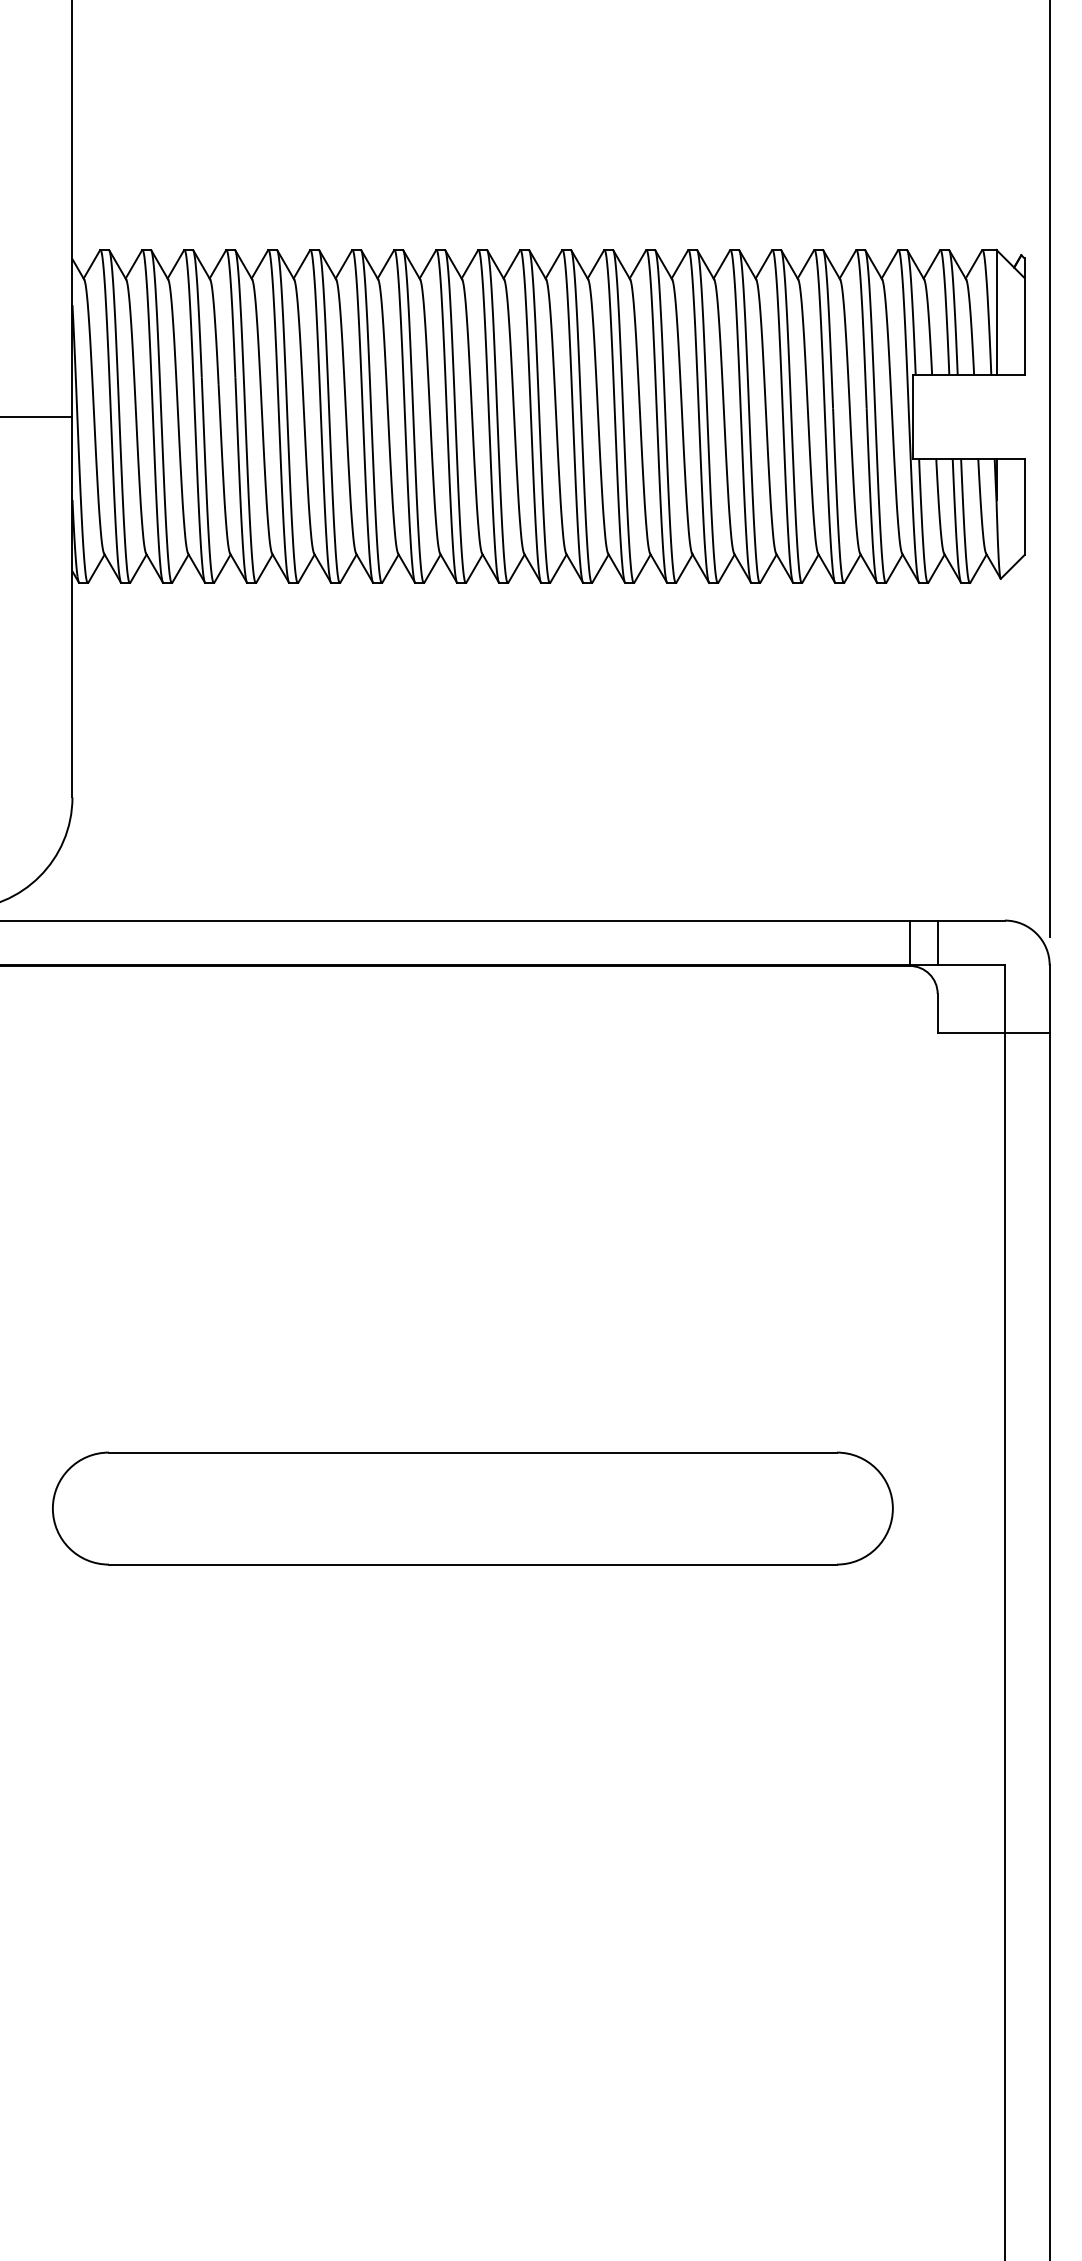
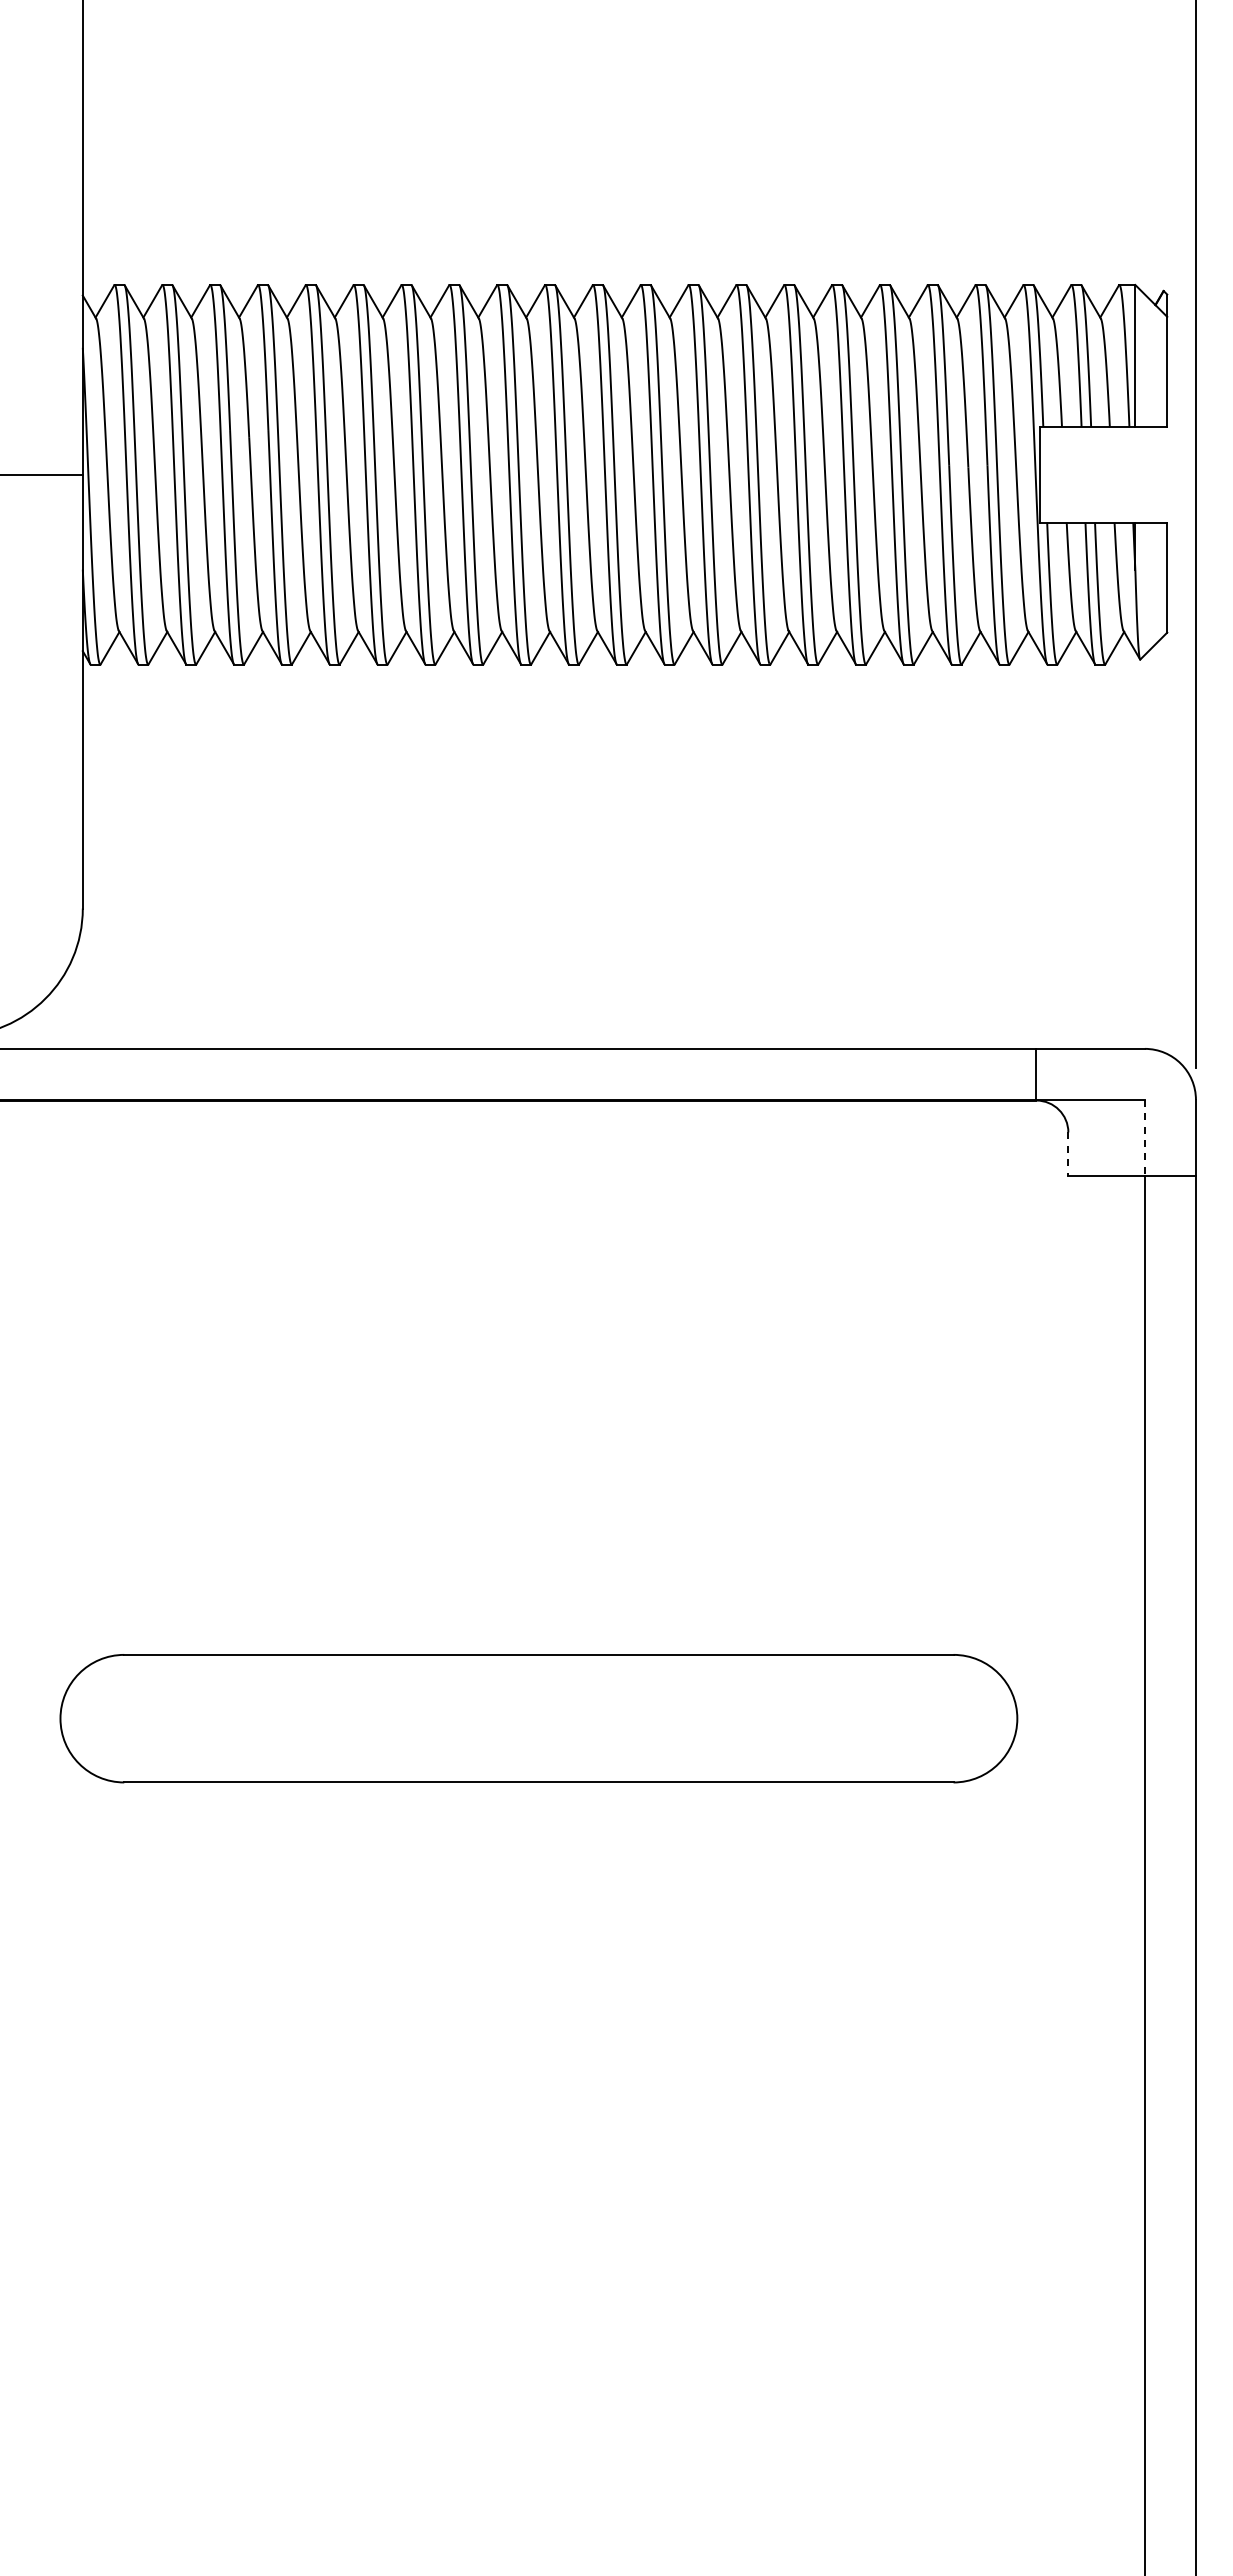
line: (937, 942) -> (1068, 1073), removed
line: (1004, 999) -> (1144, 1138), solid -> dashed
line: (937, 1013) -> (1068, 1154), solid -> dashed

